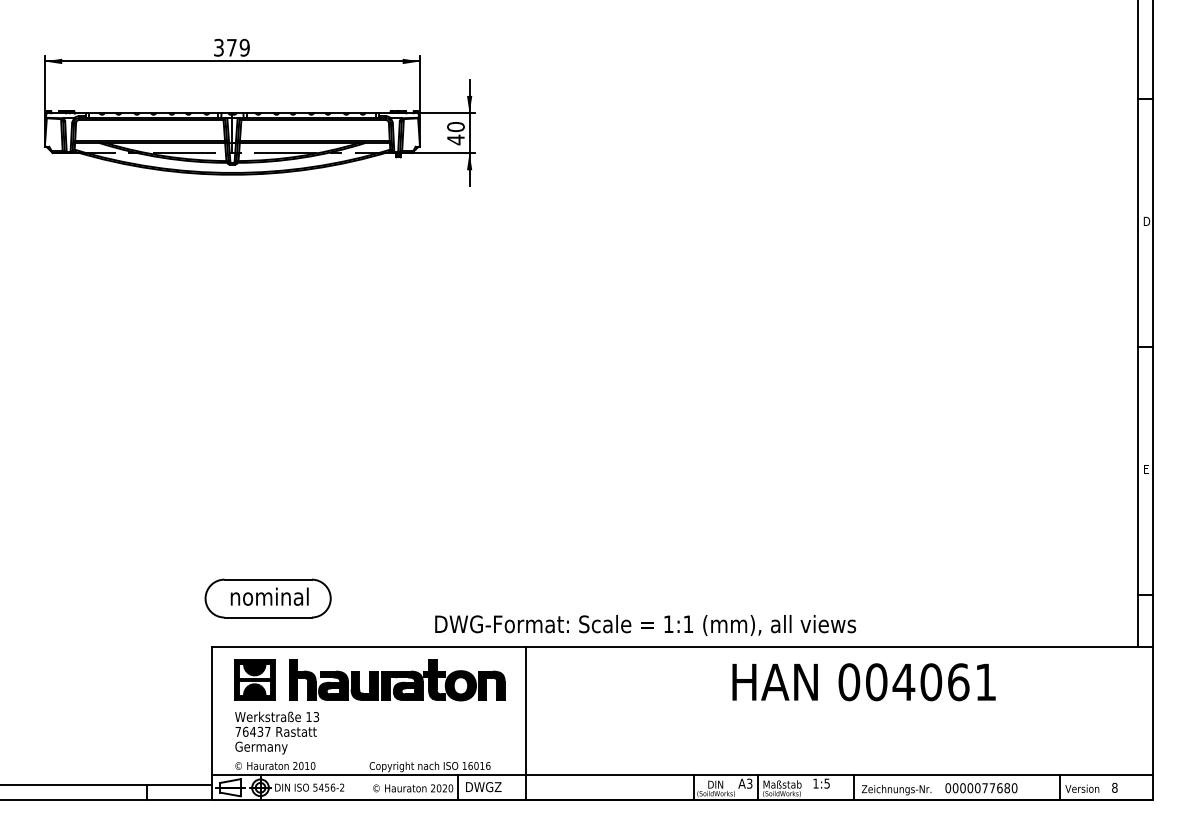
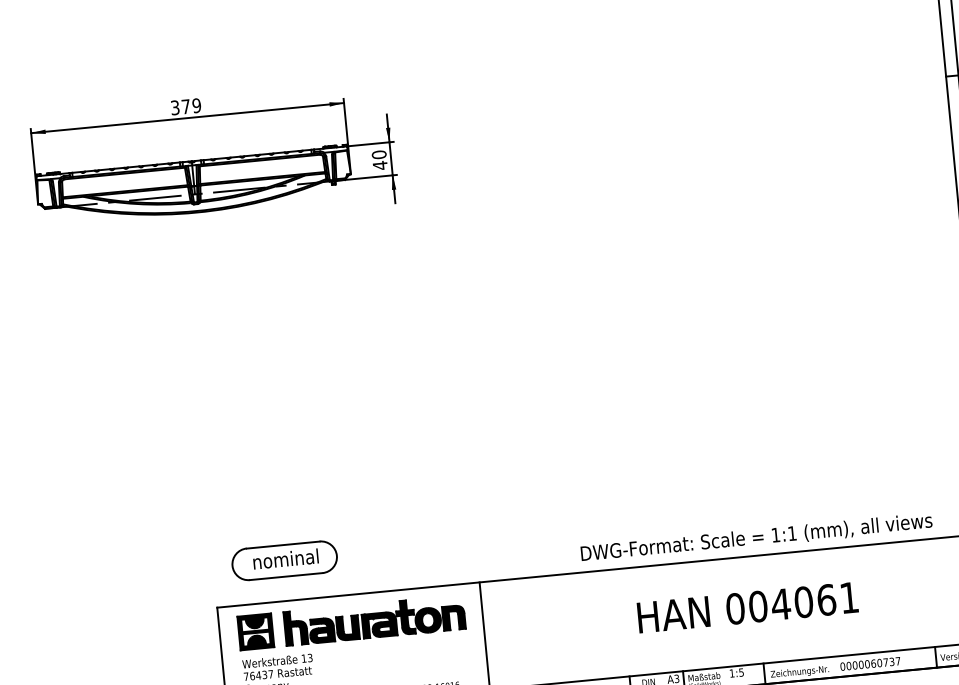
part: (267, 598) -> (284, 560), moved
text: (645, 625) -> (756, 538), moved
text: (863, 682) -> (747, 607), moved
text: (999, 788) -> (885, 662), 0000077680 -> 0000060737

